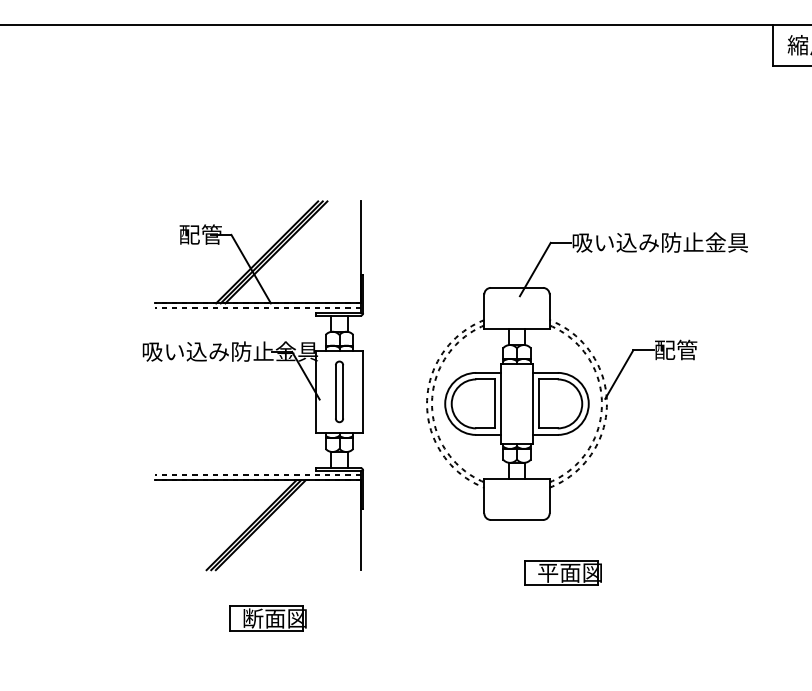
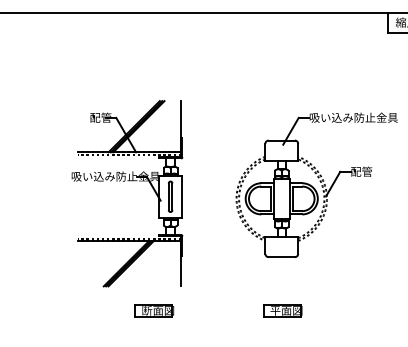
part: (586, 375) -> (316, 184), moved
part: (562, 572) -> (282, 310), moved
part: (267, 618) -> (154, 310), moved

